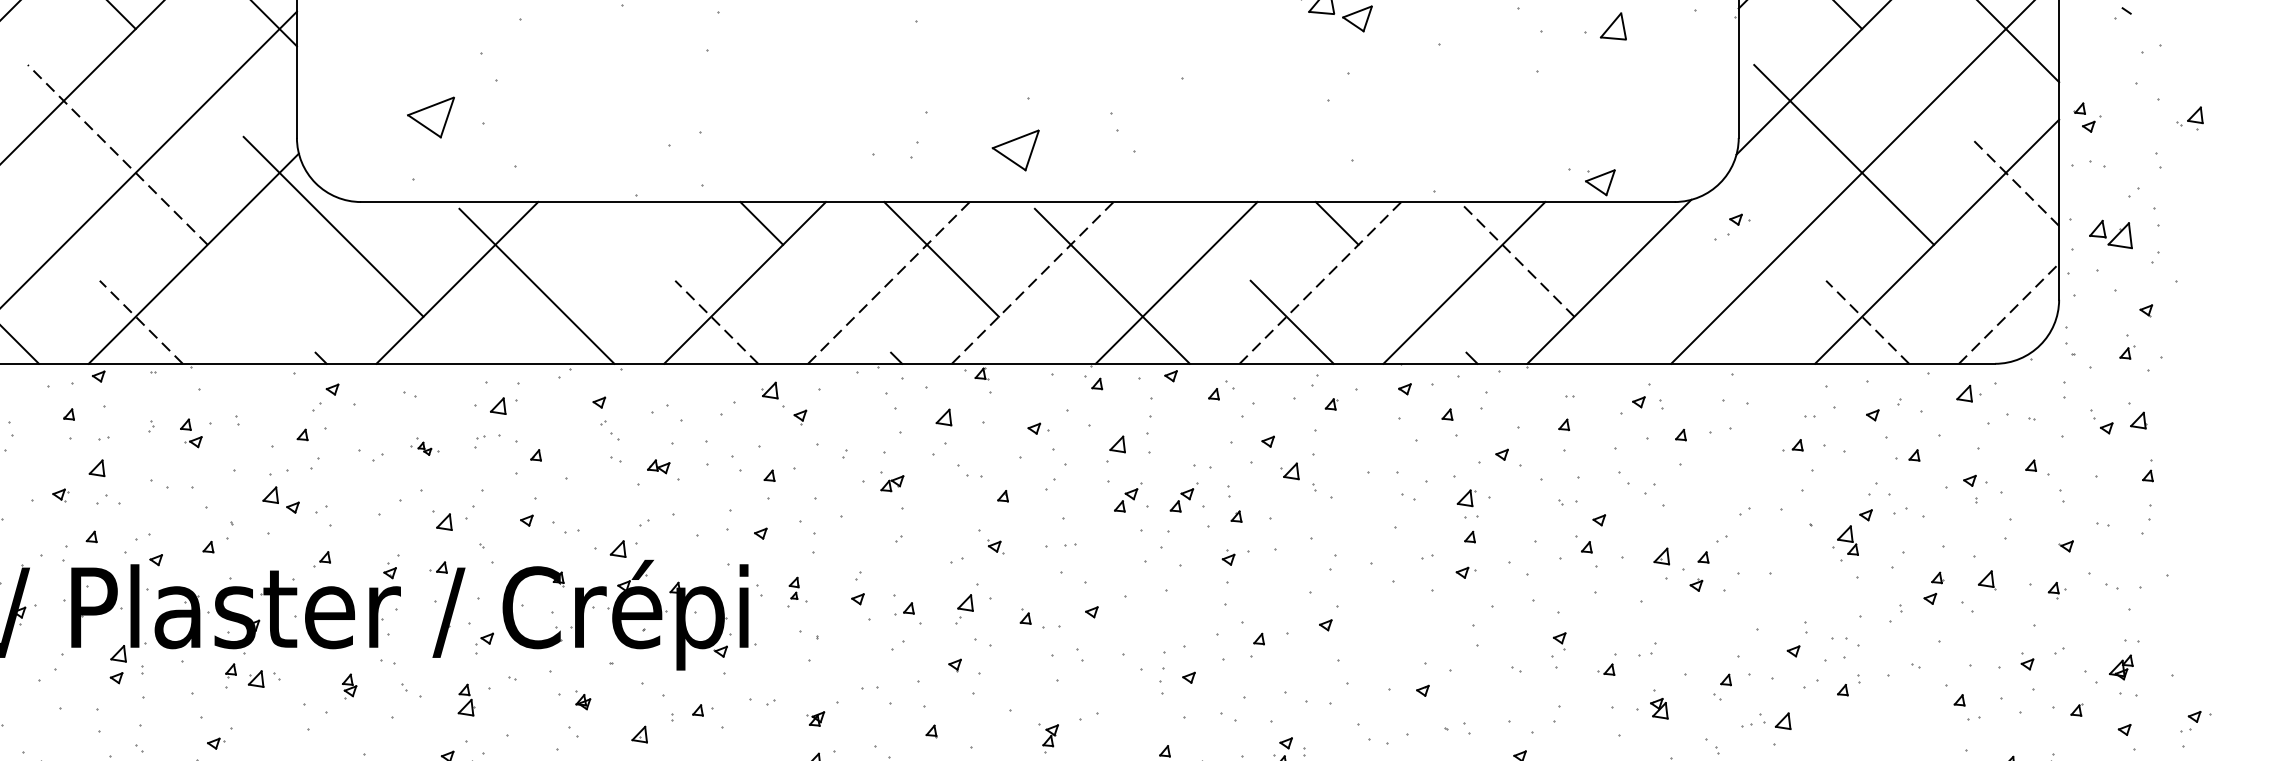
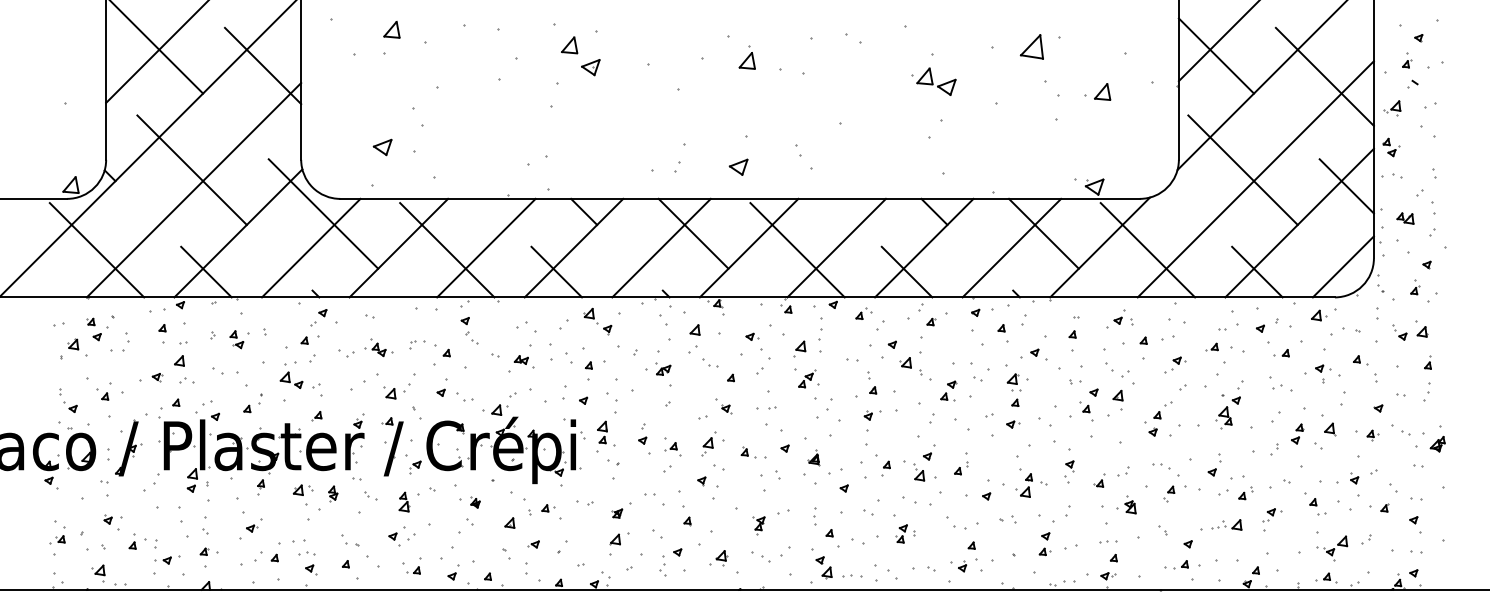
part: (430, 117) -> (382, 147), size x0.62
part: (2189, 119) -> (1392, 108), moved
part: (1015, 148) -> (738, 166), size x0.62
line: (116, 153) -> (191, 169), dashed -> solid
line: (2014, 181) -> (1346, 186), dashed -> solid
part: (1733, 226) -> (1175, 364), moved
part: (2110, 234) -> (1405, 218), size x0.62
line: (1516, 258) -> (1043, 233), dashed -> solid
line: (313, 281) -> (311, 247), added
line: (601, 281) -> (486, 247), added
line: (888, 283) -> (661, 248), dashed -> solid
line: (1033, 283) -> (749, 248), dashed -> solid
line: (1320, 283) -> (924, 248), dashed -> solid
line: (1687, 286) -> (1147, 250), added
line: (2009, 313) -> (1343, 266), dashed -> solid
line: (141, 322) -> (206, 272), dashed -> solid
line: (716, 322) -> (556, 272), dashed -> solid
line: (1867, 322) -> (1257, 272), dashed -> solid
part: (496, 405) -> (422, 322), removed
part: (606, 418) -> (469, 330), moved
part: (423, 446) -> (378, 347), size x1.67
part: (1186, 497) -> (842, 378), removed
part: (1360, 516) -> (948, 390), added
part: (1854, 521) -> (1229, 404), moved
part: (1660, 562) -> (1117, 399), moved
part: (796, 592) -> (605, 436), size x1.67
part: (1138, 626) -> (813, 457), added
part: (1381, 636) -> (961, 463), added
part: (1846, 641) -> (1161, 466), moved
part: (1312, 651) -> (919, 472), added
part: (2120, 666) -> (1437, 443), moved
part: (1483, 672) -> (1023, 485), added
part: (262, 677) -> (302, 489), moved
part: (1161, 681) -> (814, 516), moved
part: (1766, 720) -> (1226, 524), moved
part: (2196, 728) -> (1272, 519), moved

